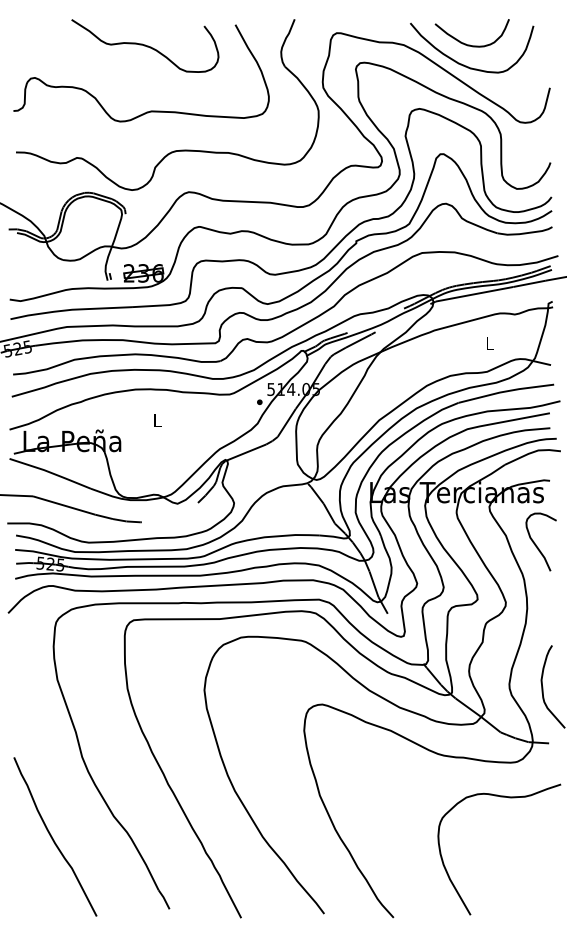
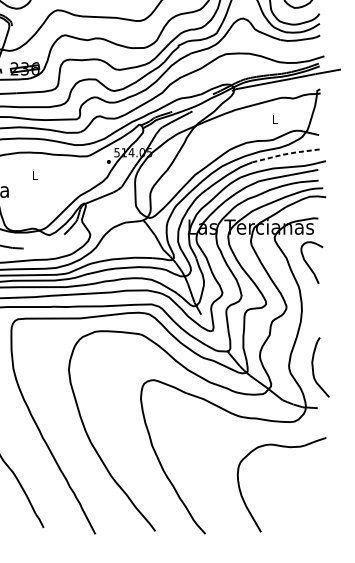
line: (506, 391) -> (286, 154), solid -> dashed

